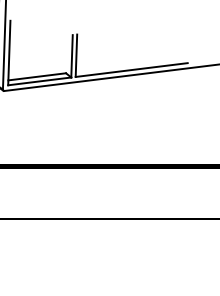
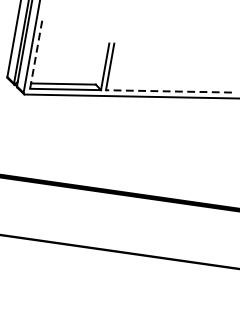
line: (9, 52) -> (36, 52), solid -> dashed
line: (131, 70) -> (168, 91), solid -> dashed

